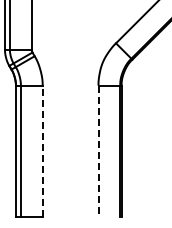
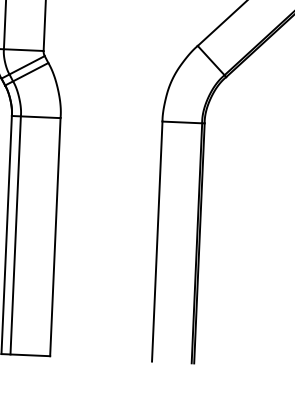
line: (42, 150) -> (55, 235), dashed -> solid
line: (98, 151) -> (157, 241), dashed -> solid

